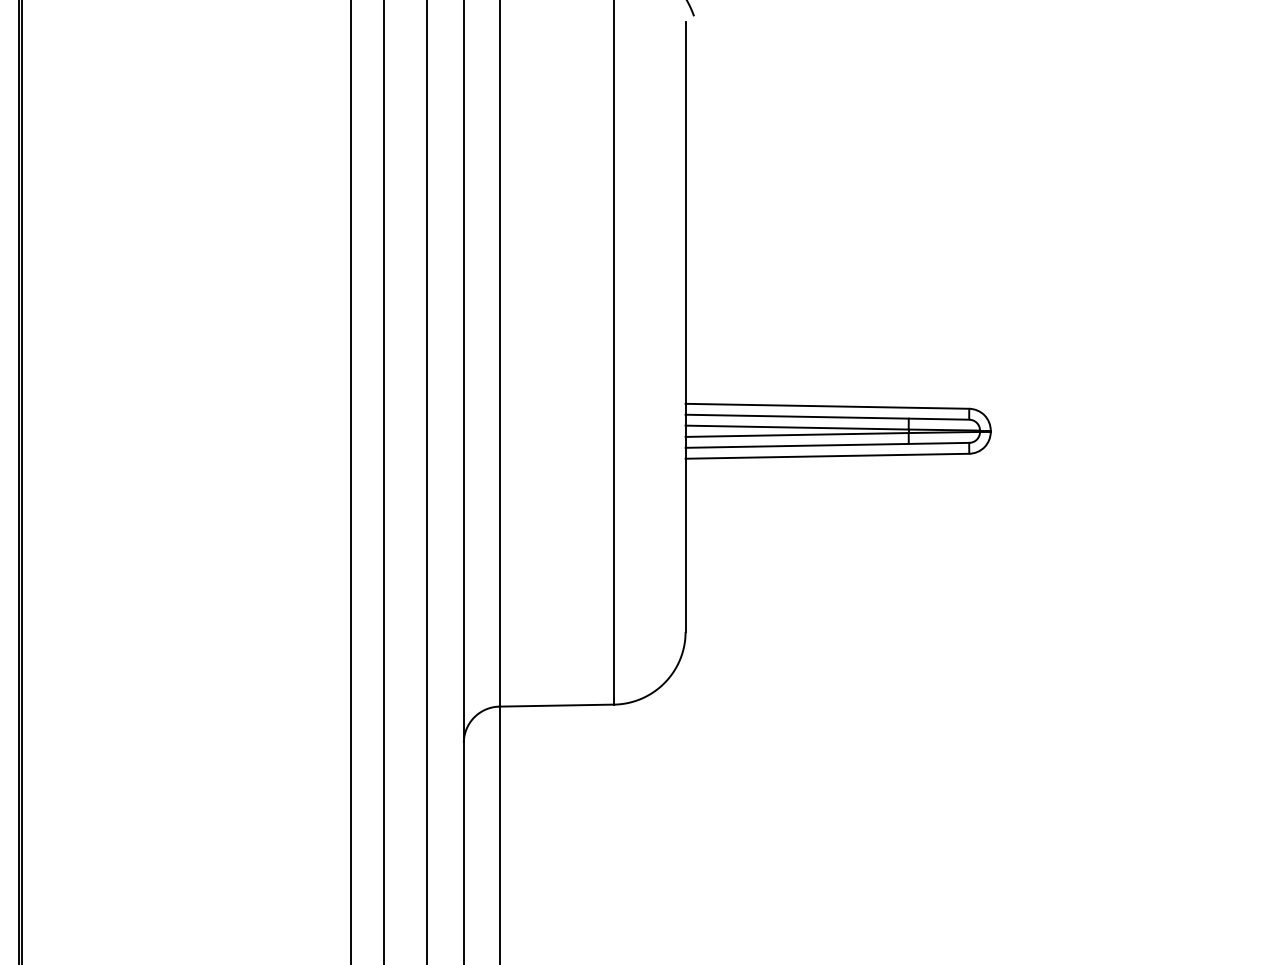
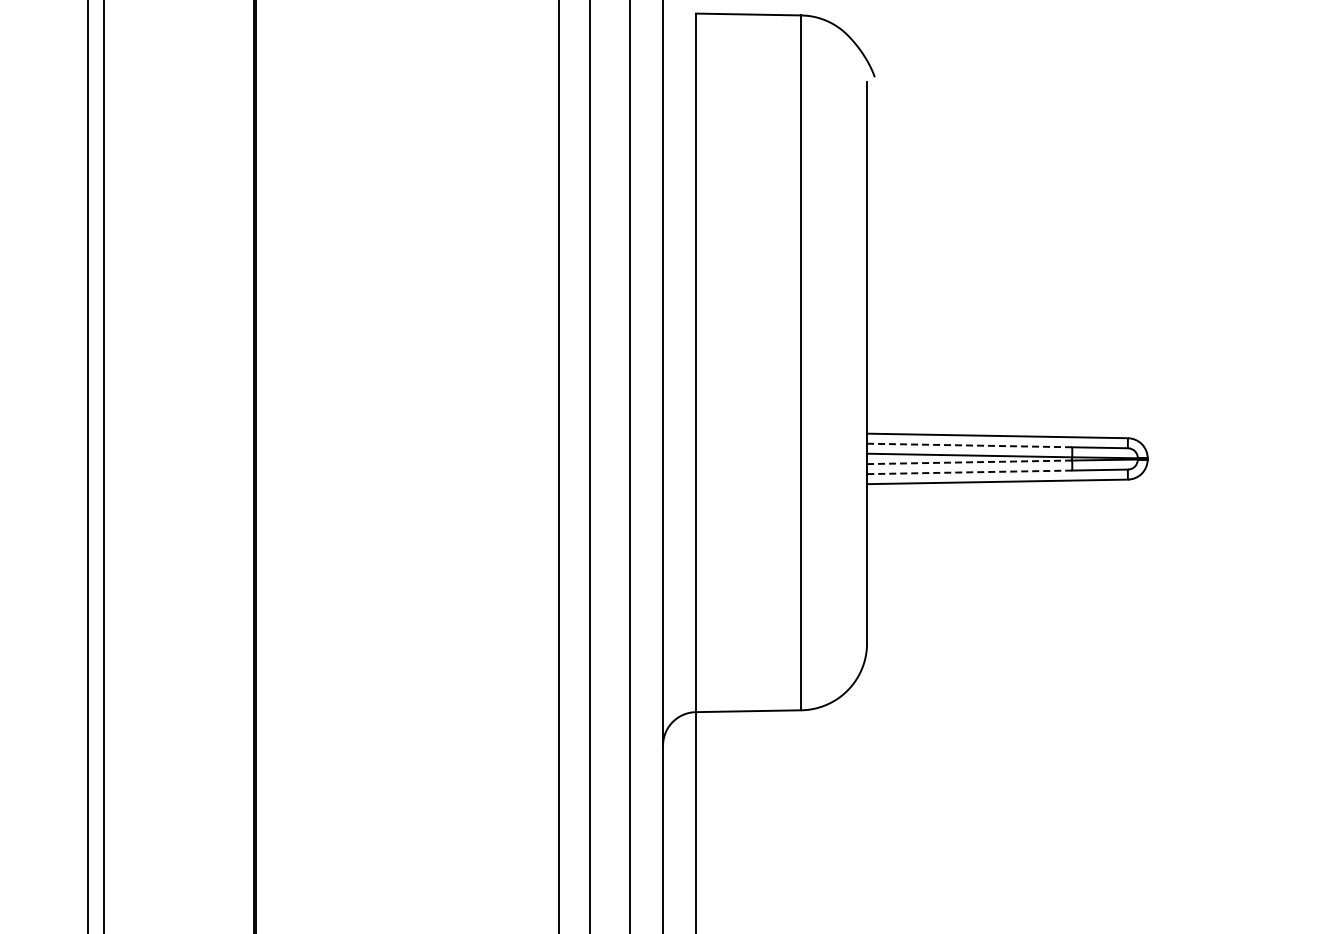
line: (796, 416) -> (969, 445), solid -> dashed
line: (796, 435) -> (969, 462), solid -> dashed
line: (796, 446) -> (969, 472), solid -> dashed

